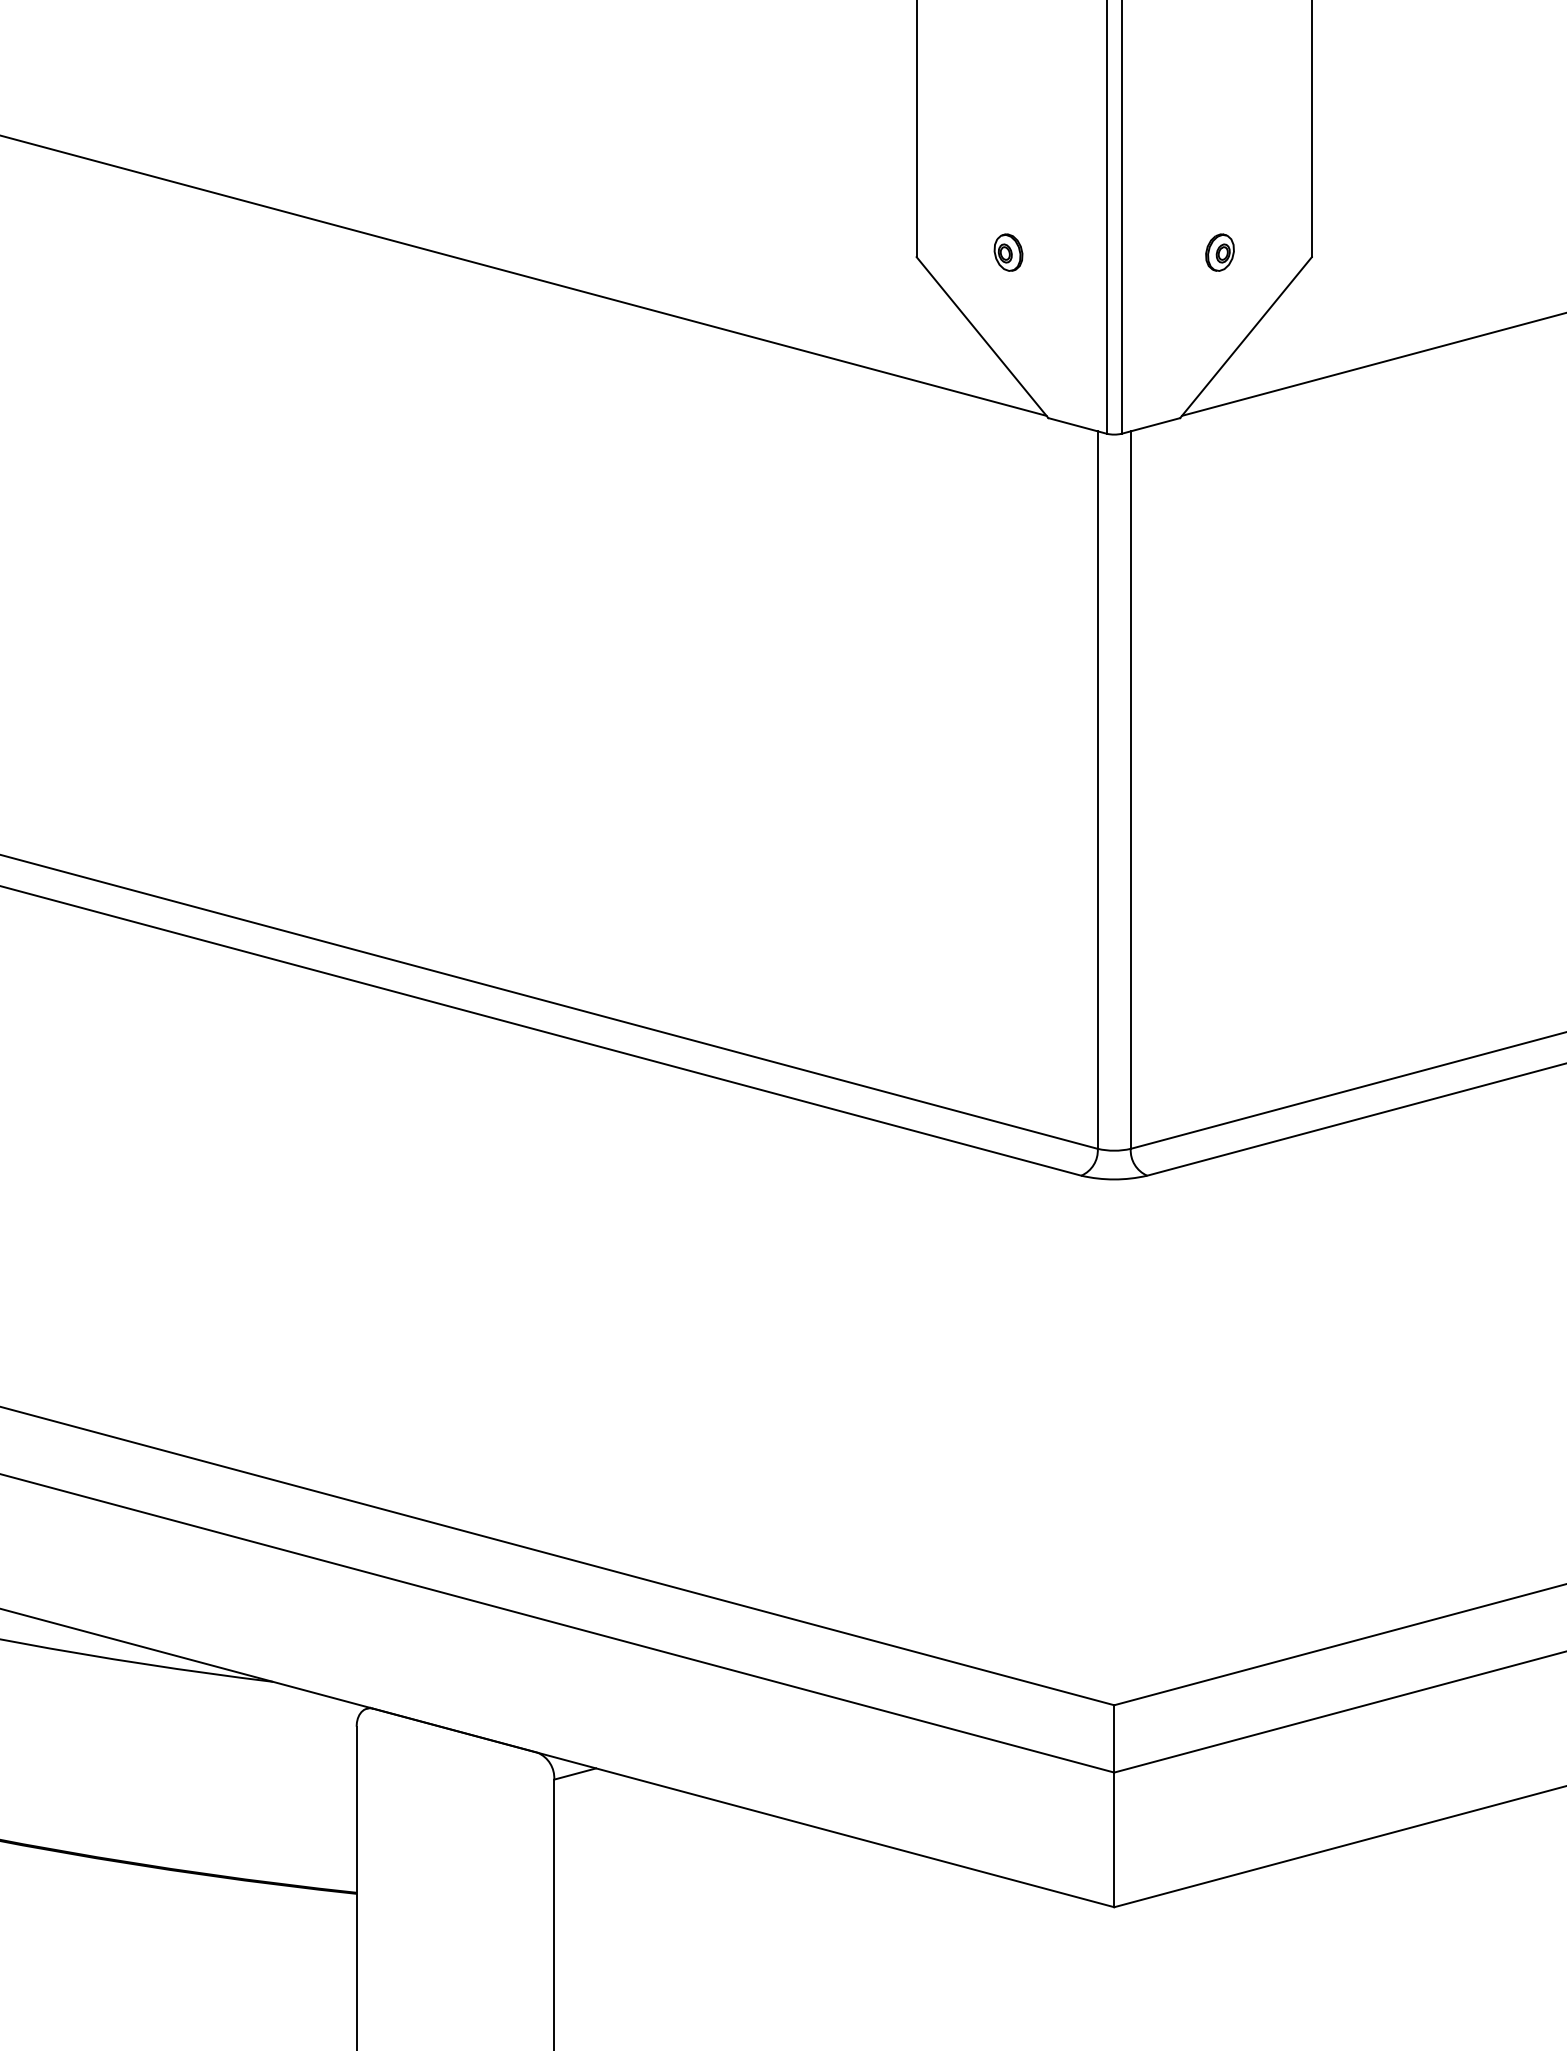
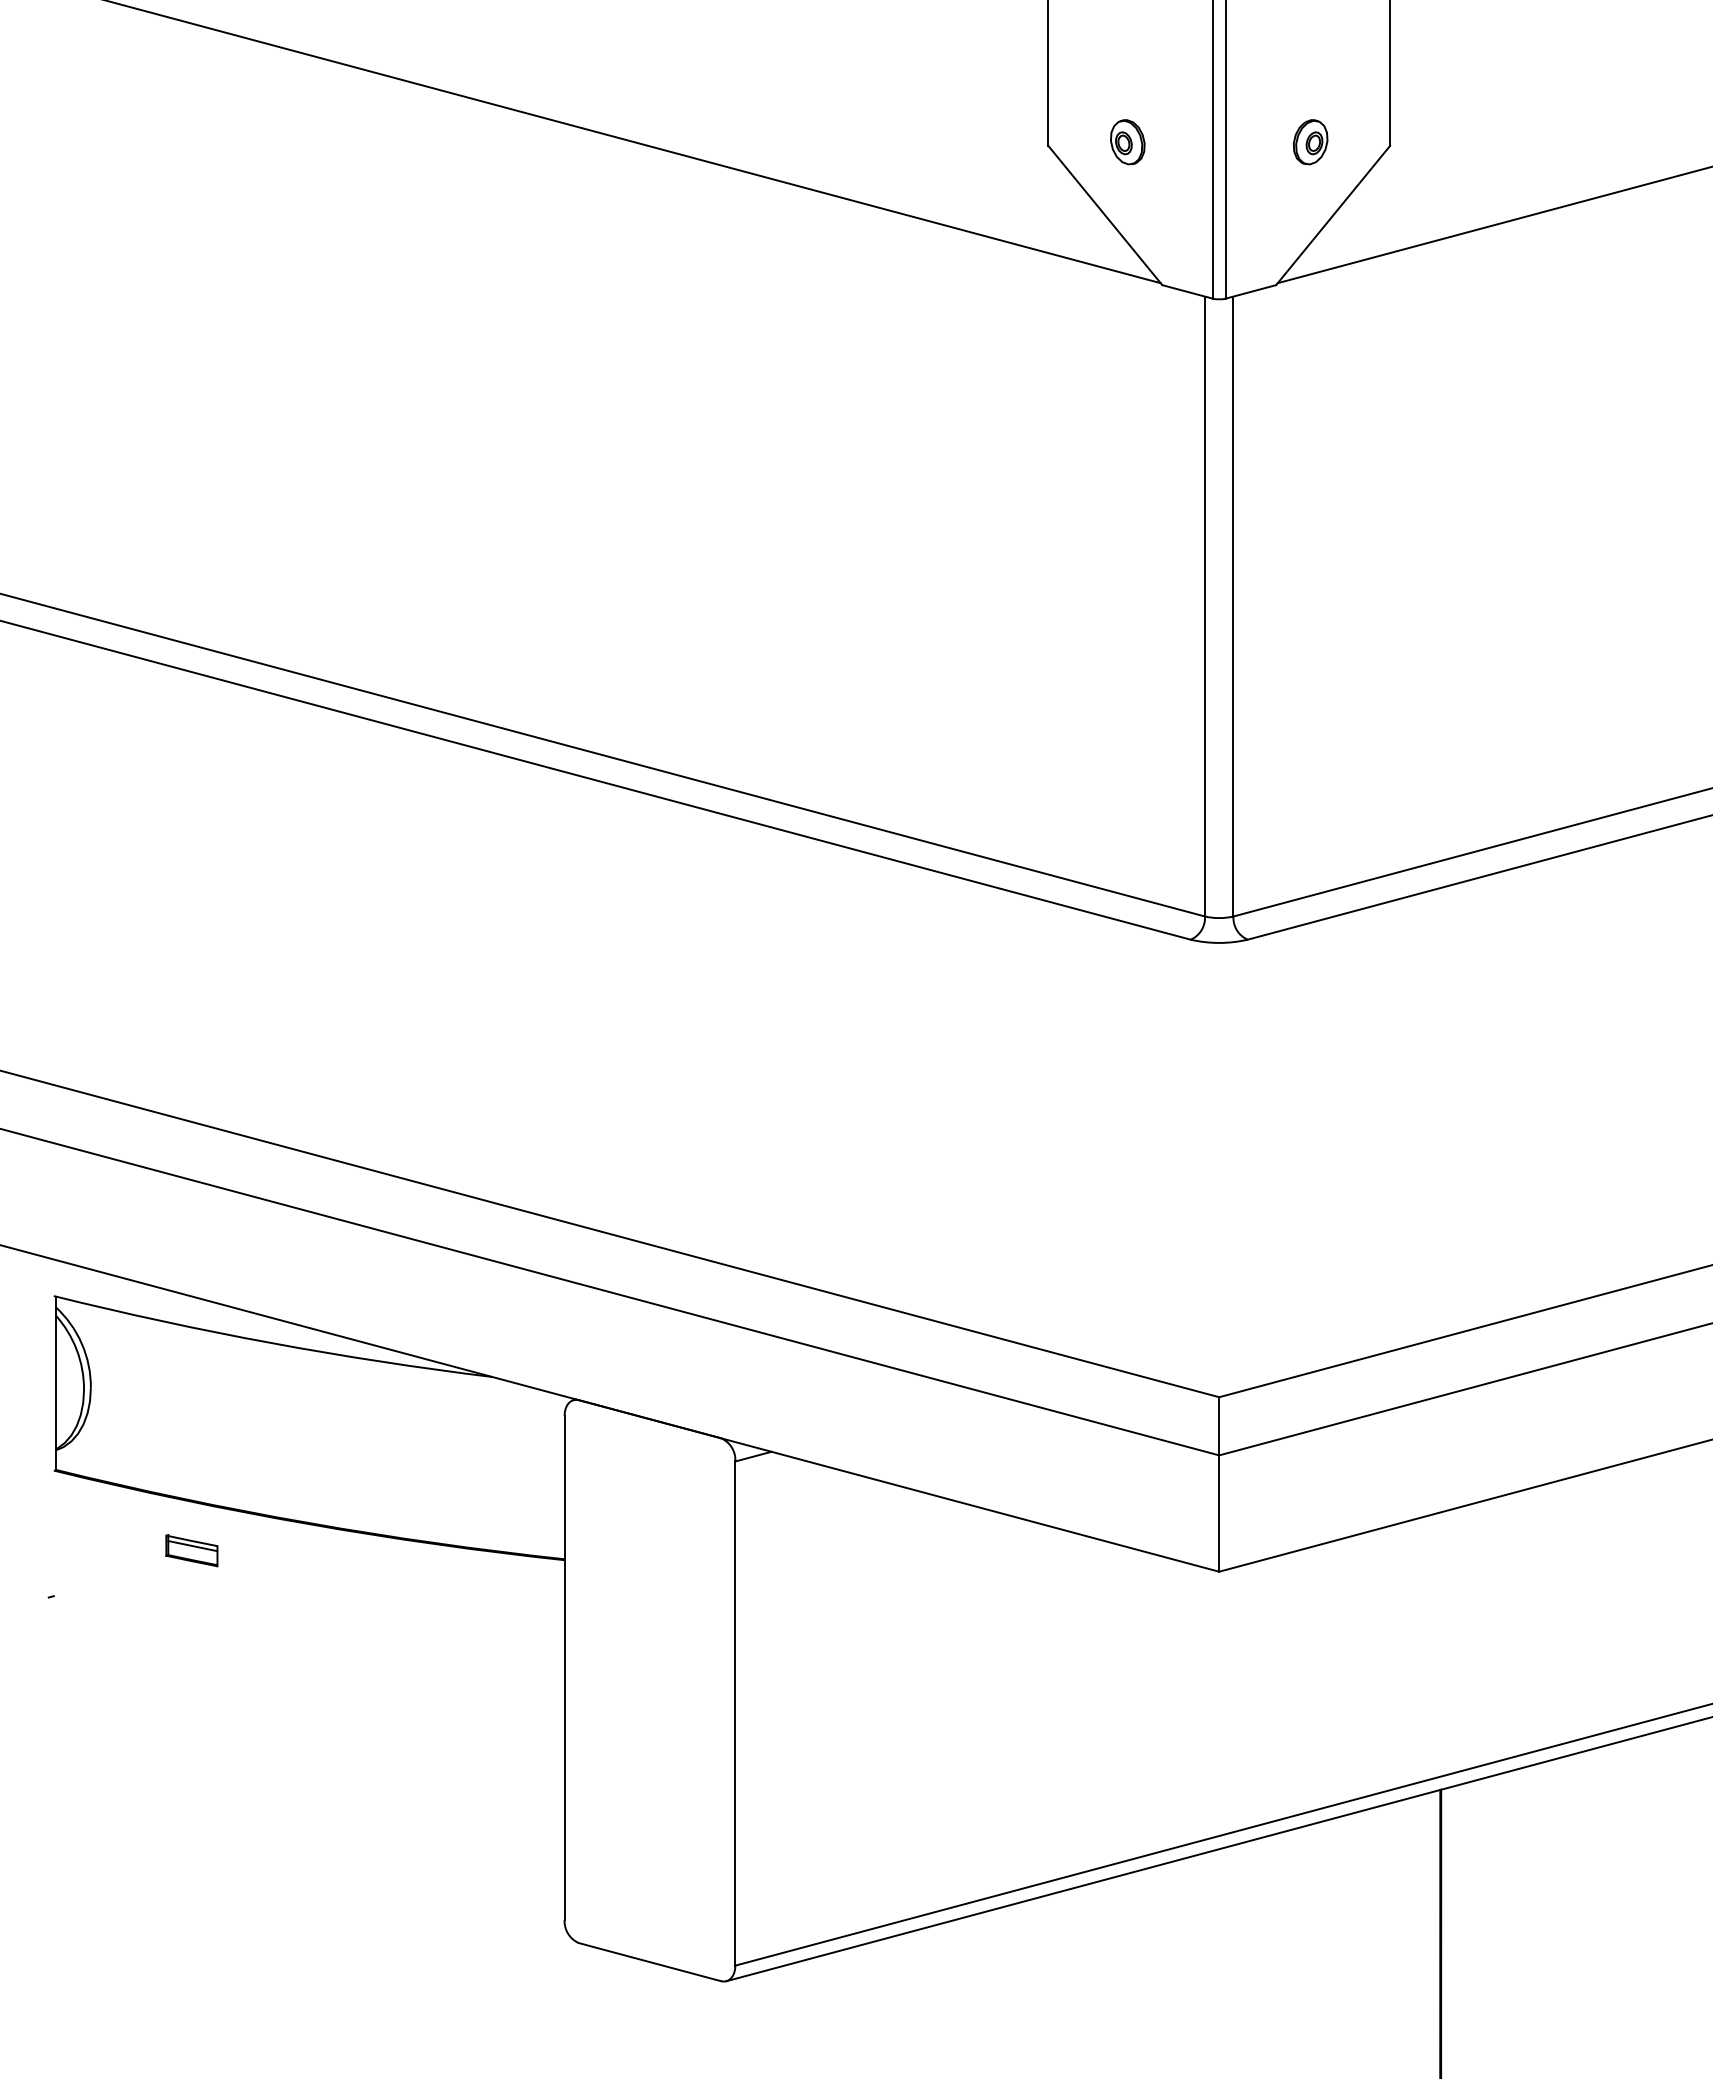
part: (1008, 251) -> (1127, 141), size x1.4
part: (1219, 251) -> (1310, 141), size x1.4

